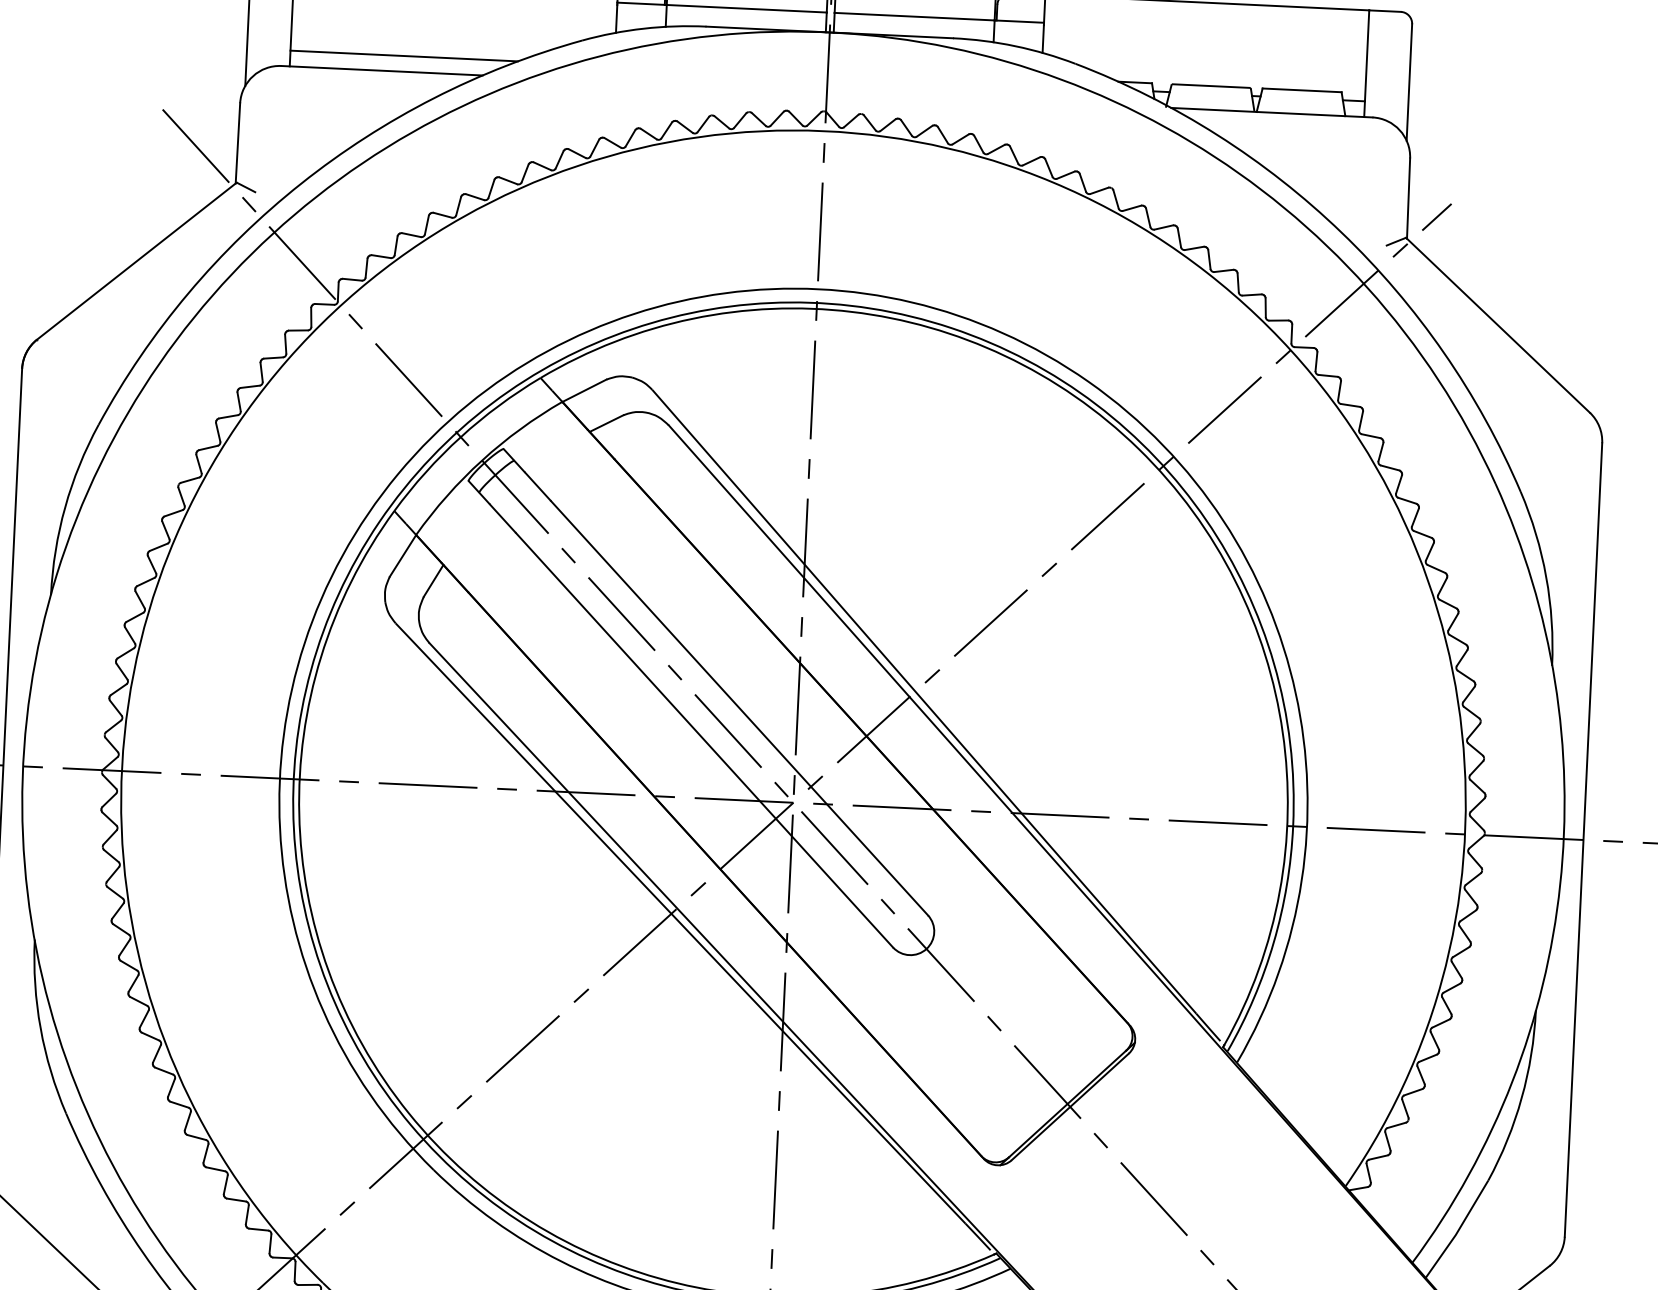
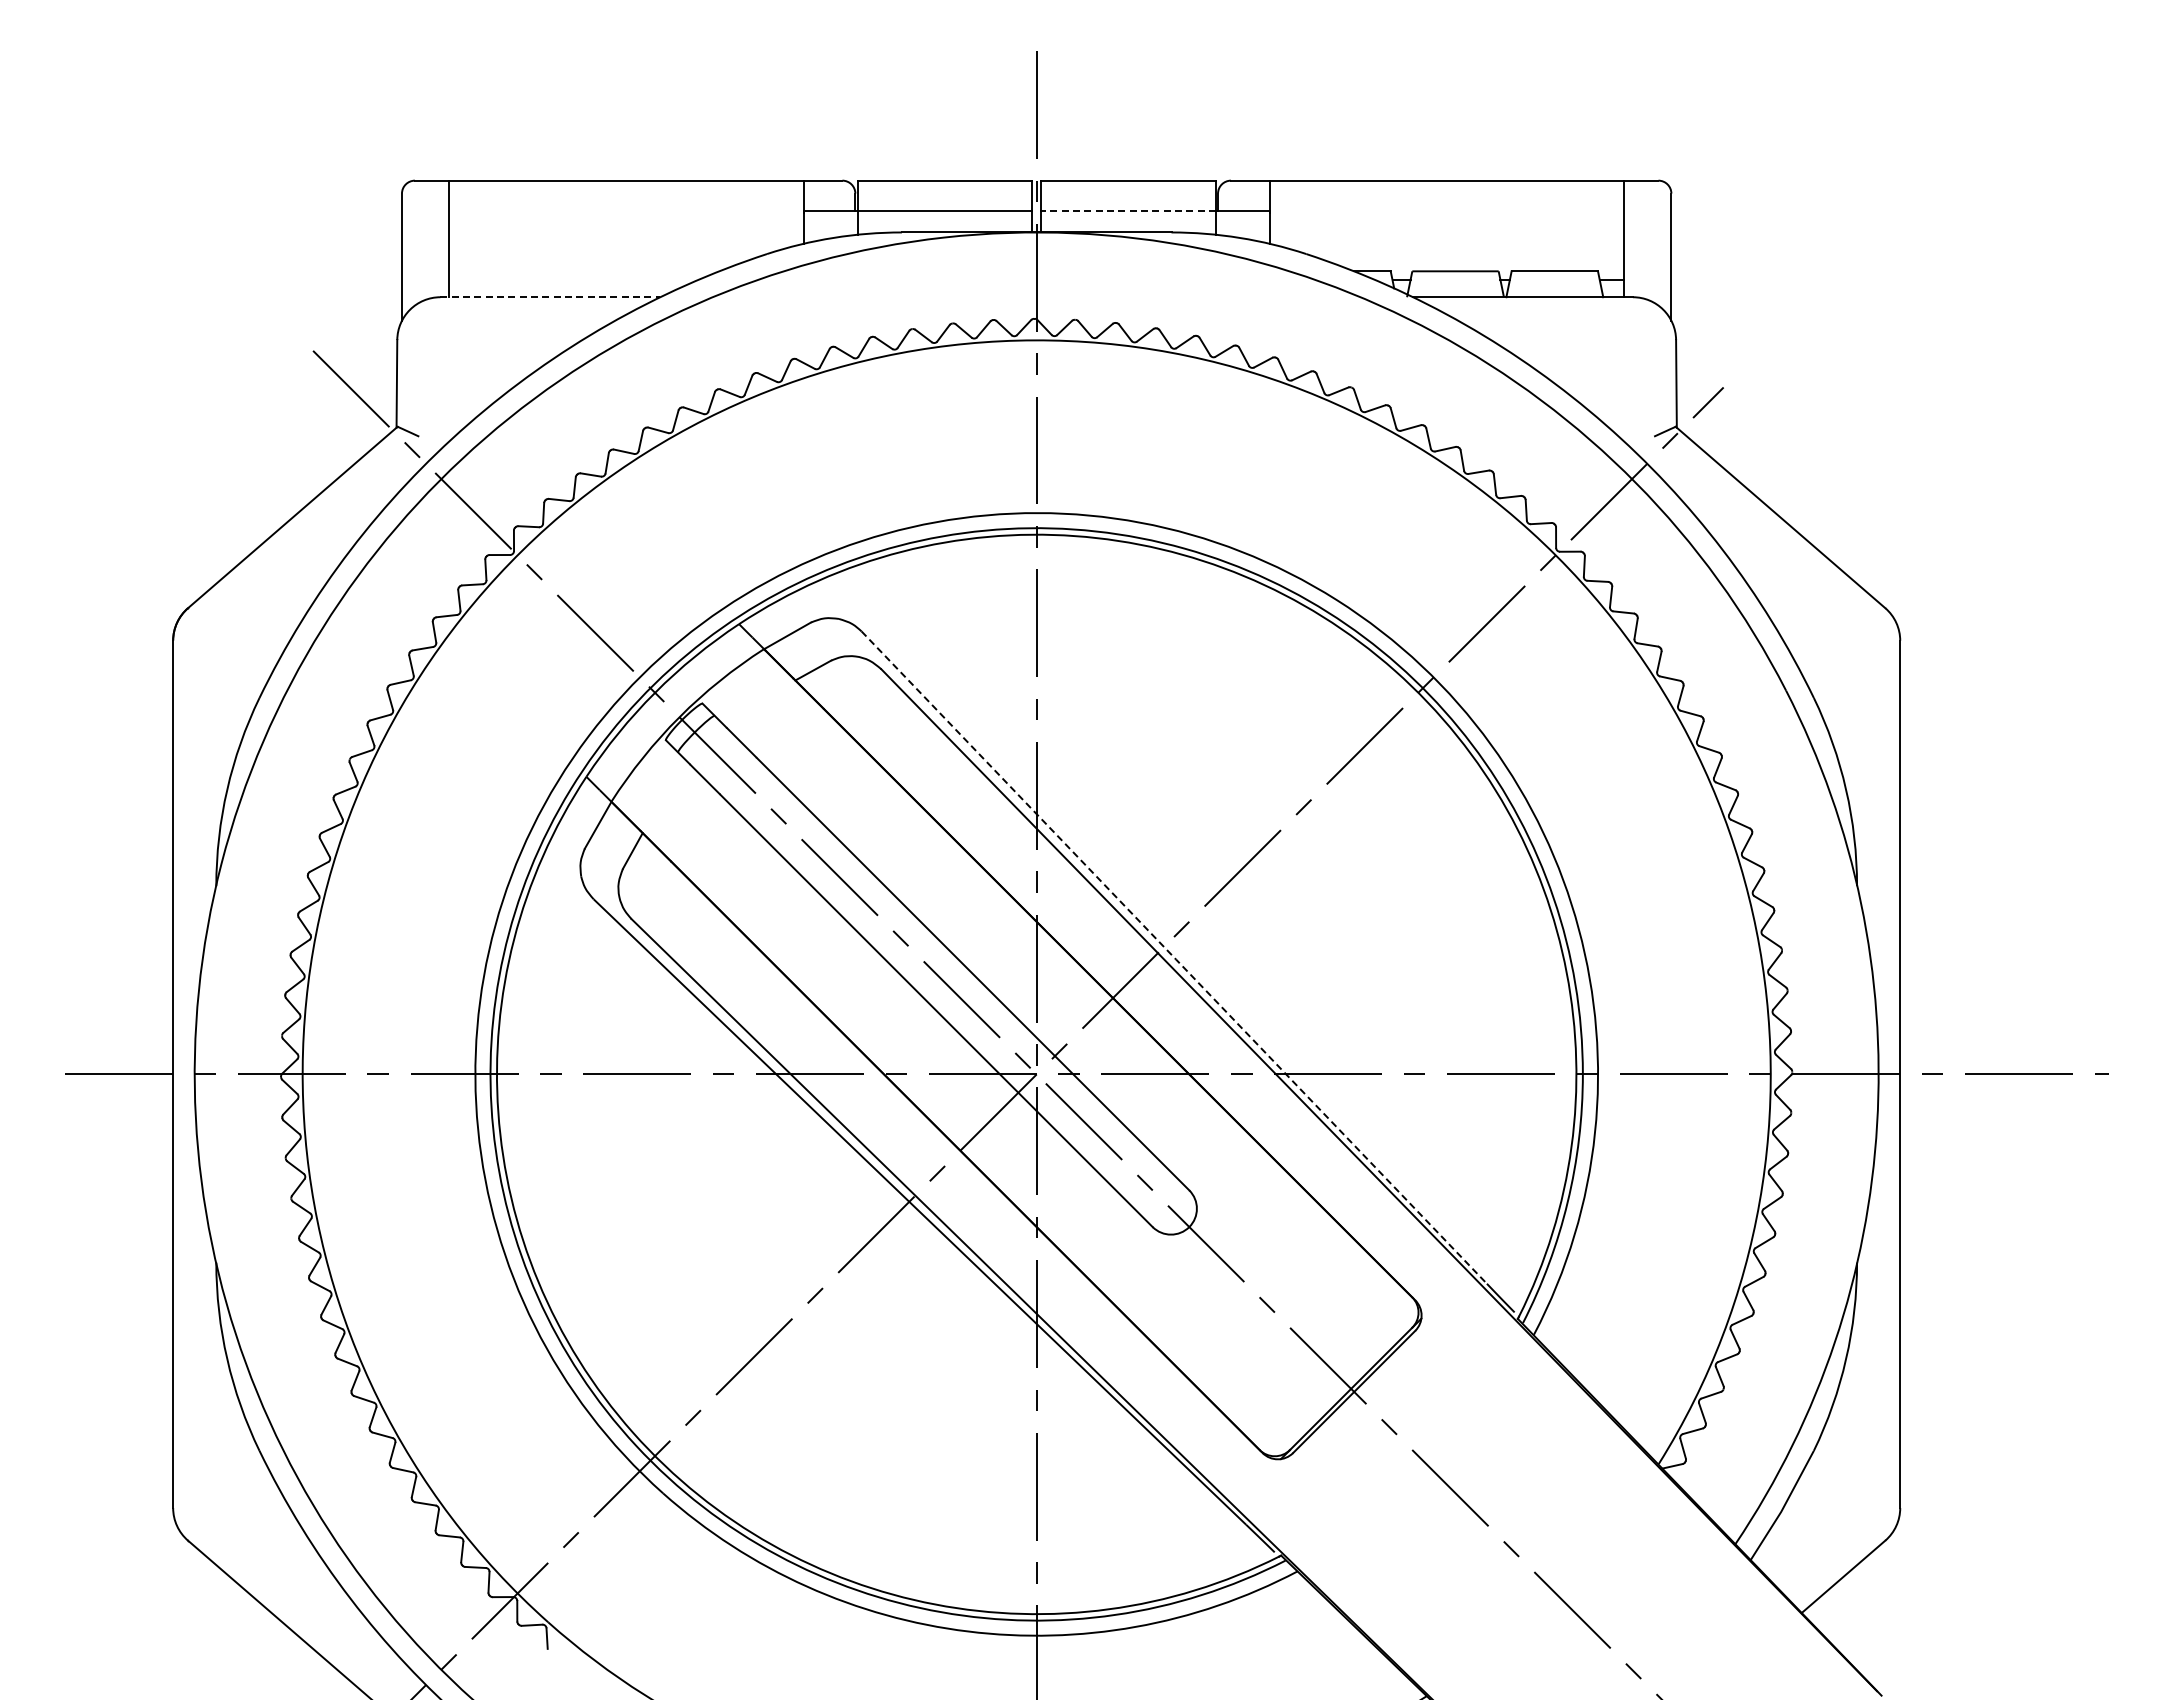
line: (913, 16) -> (1127, 210), solid -> dashed
line: (403, 56) -> (573, 280), removed
line: (382, 70) -> (550, 297), solid -> dashed
line: (924, 702) -> (1174, 958), solid -> dashed

